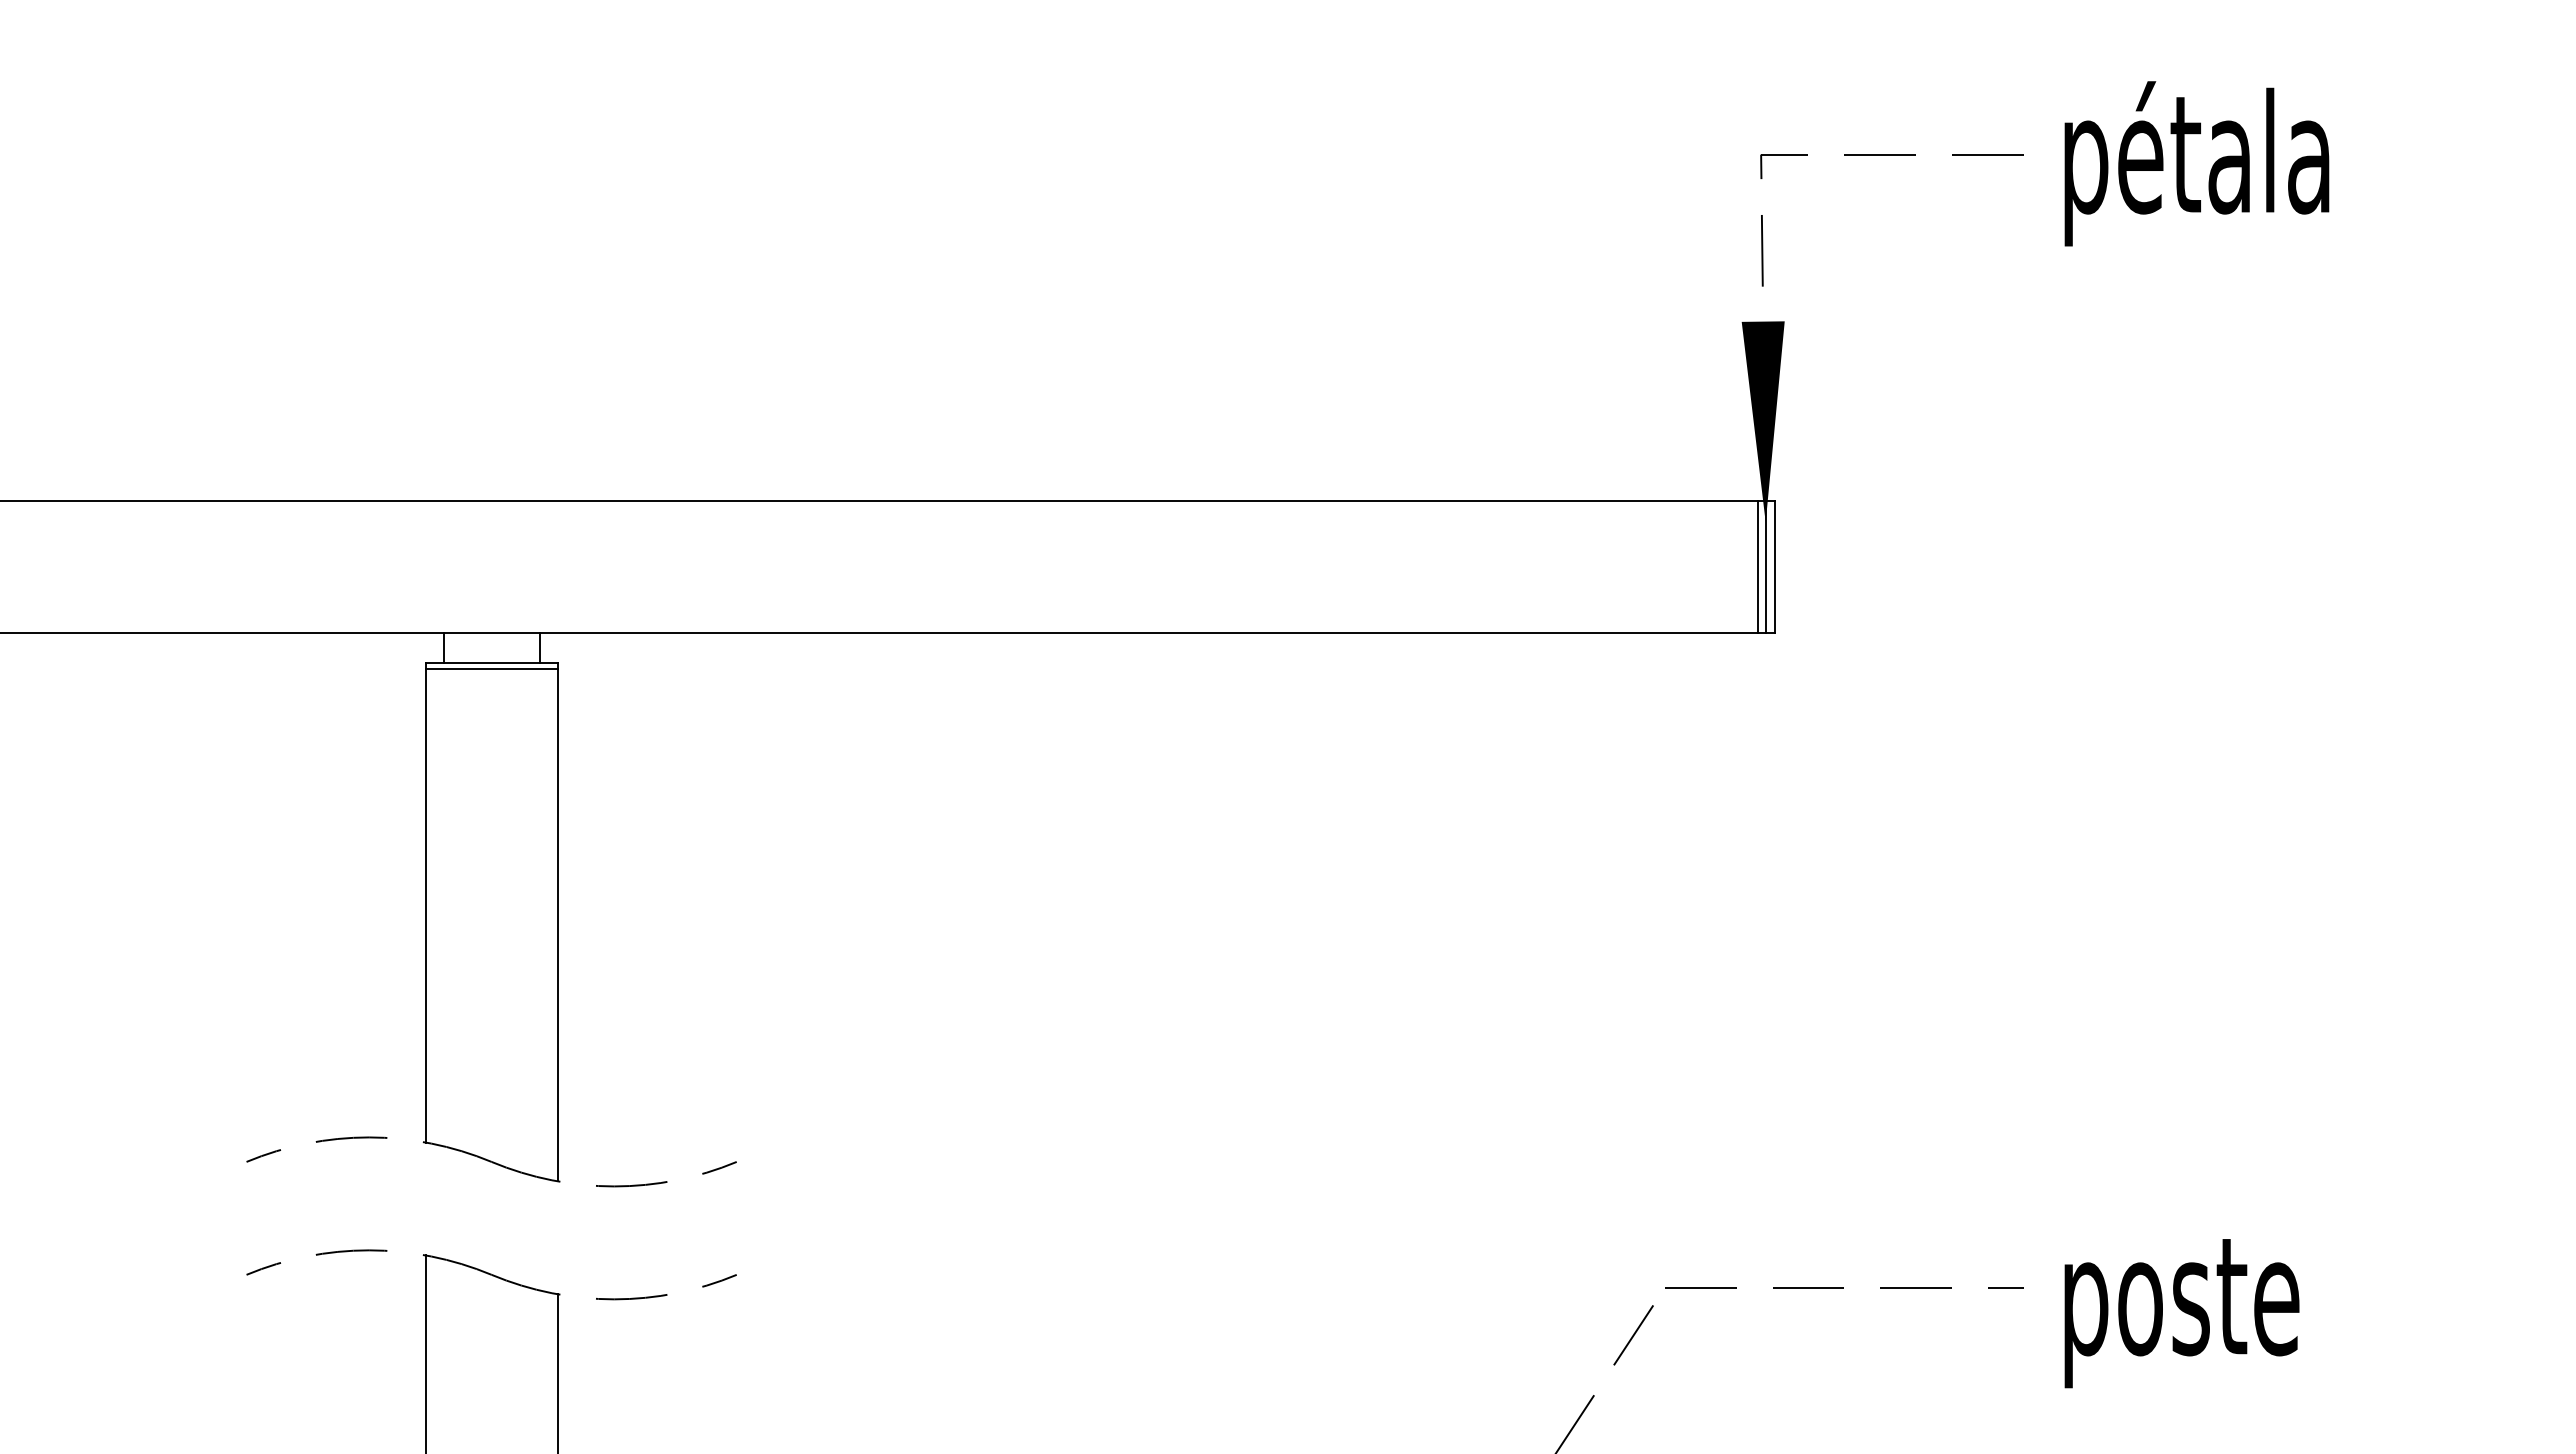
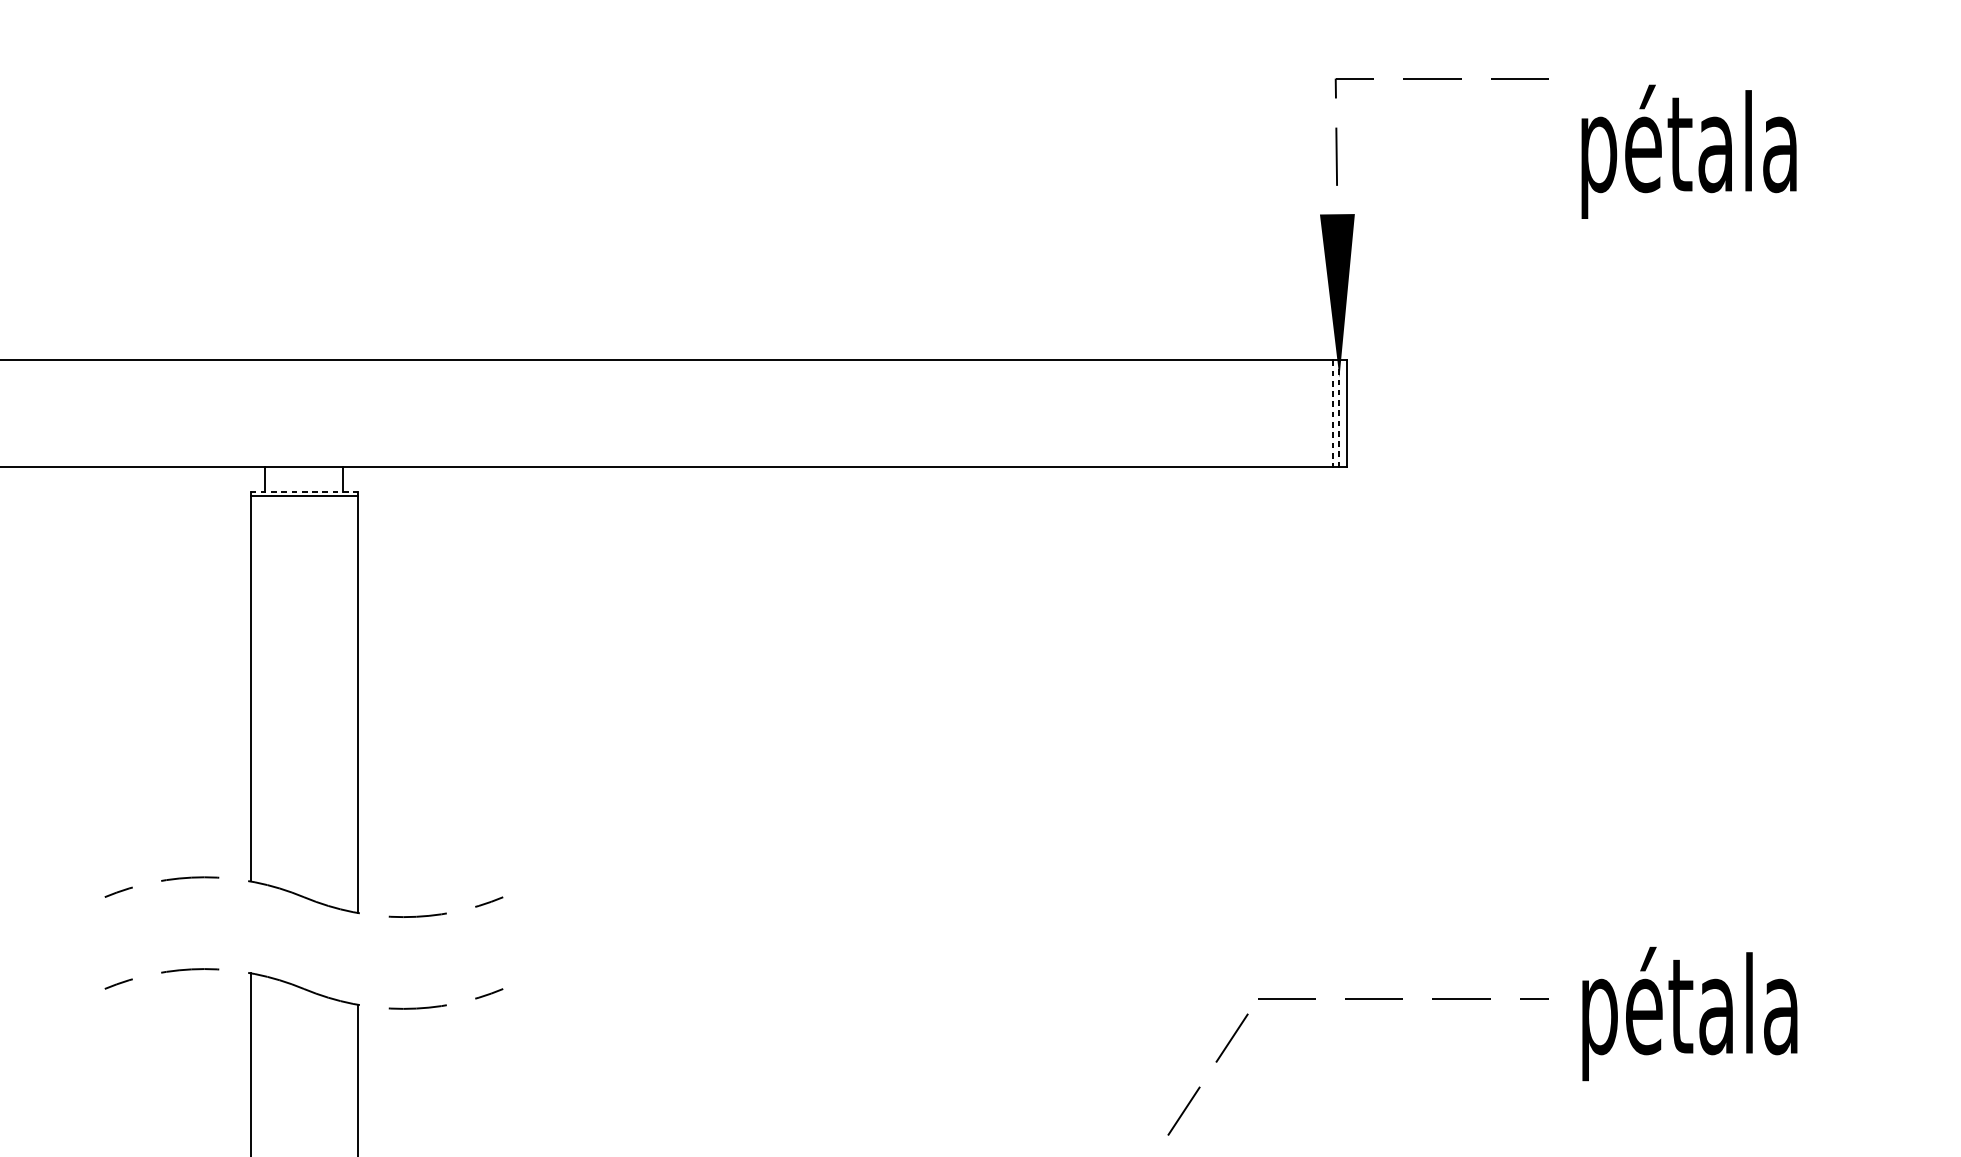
text: (2196, 163) -> (1688, 151), moved
line: (1758, 567) -> (1333, 414), solid -> dashed
line: (1765, 567) -> (1339, 414), solid -> dashed
line: (491, 663) -> (303, 492), solid -> dashed
text: (2223, 1289) -> (1711, 1000), poste -> pétala

